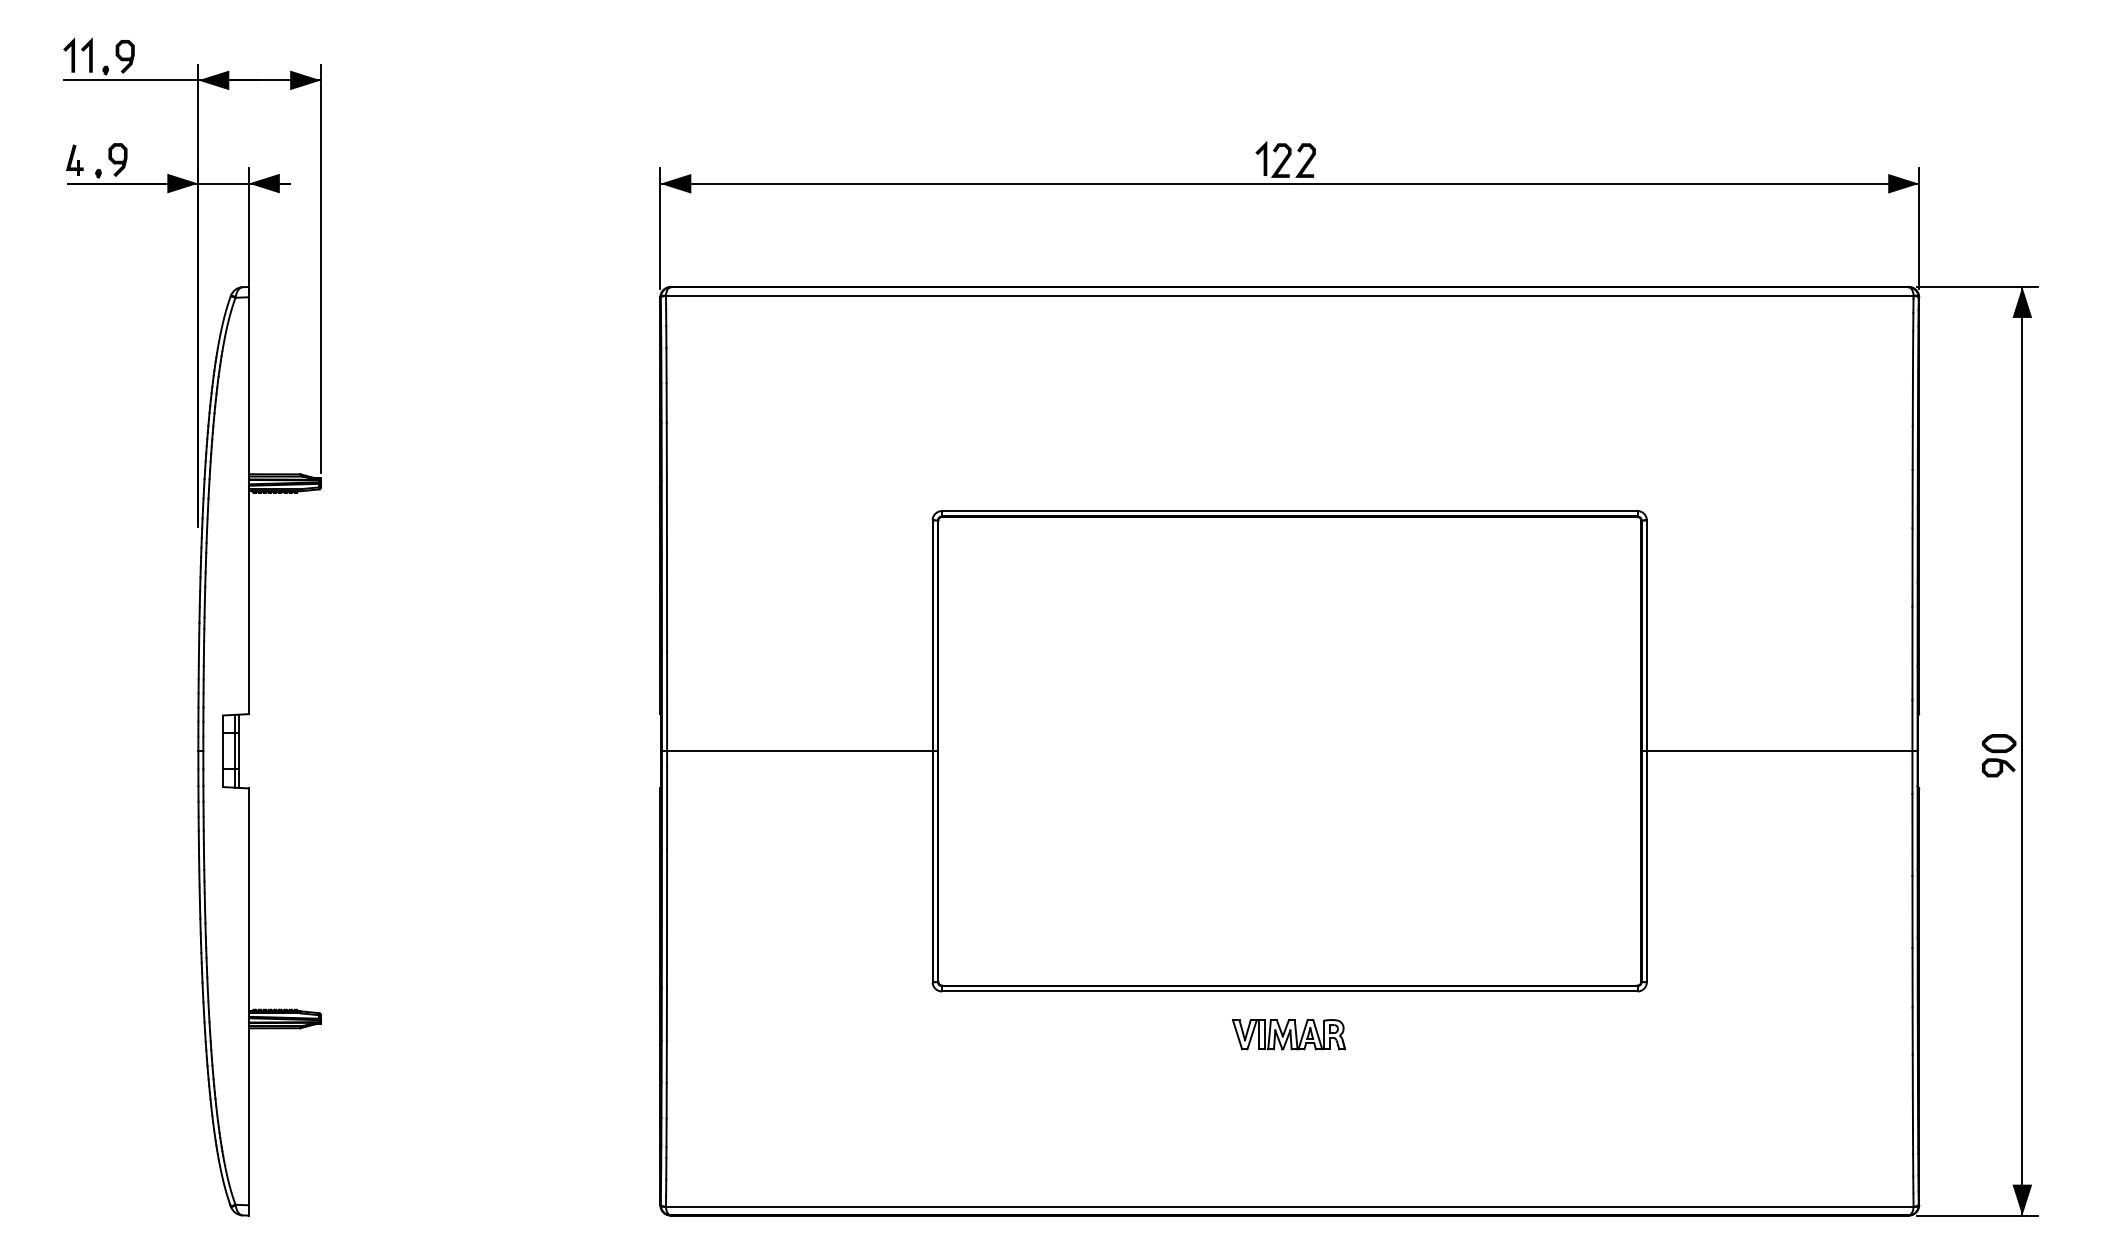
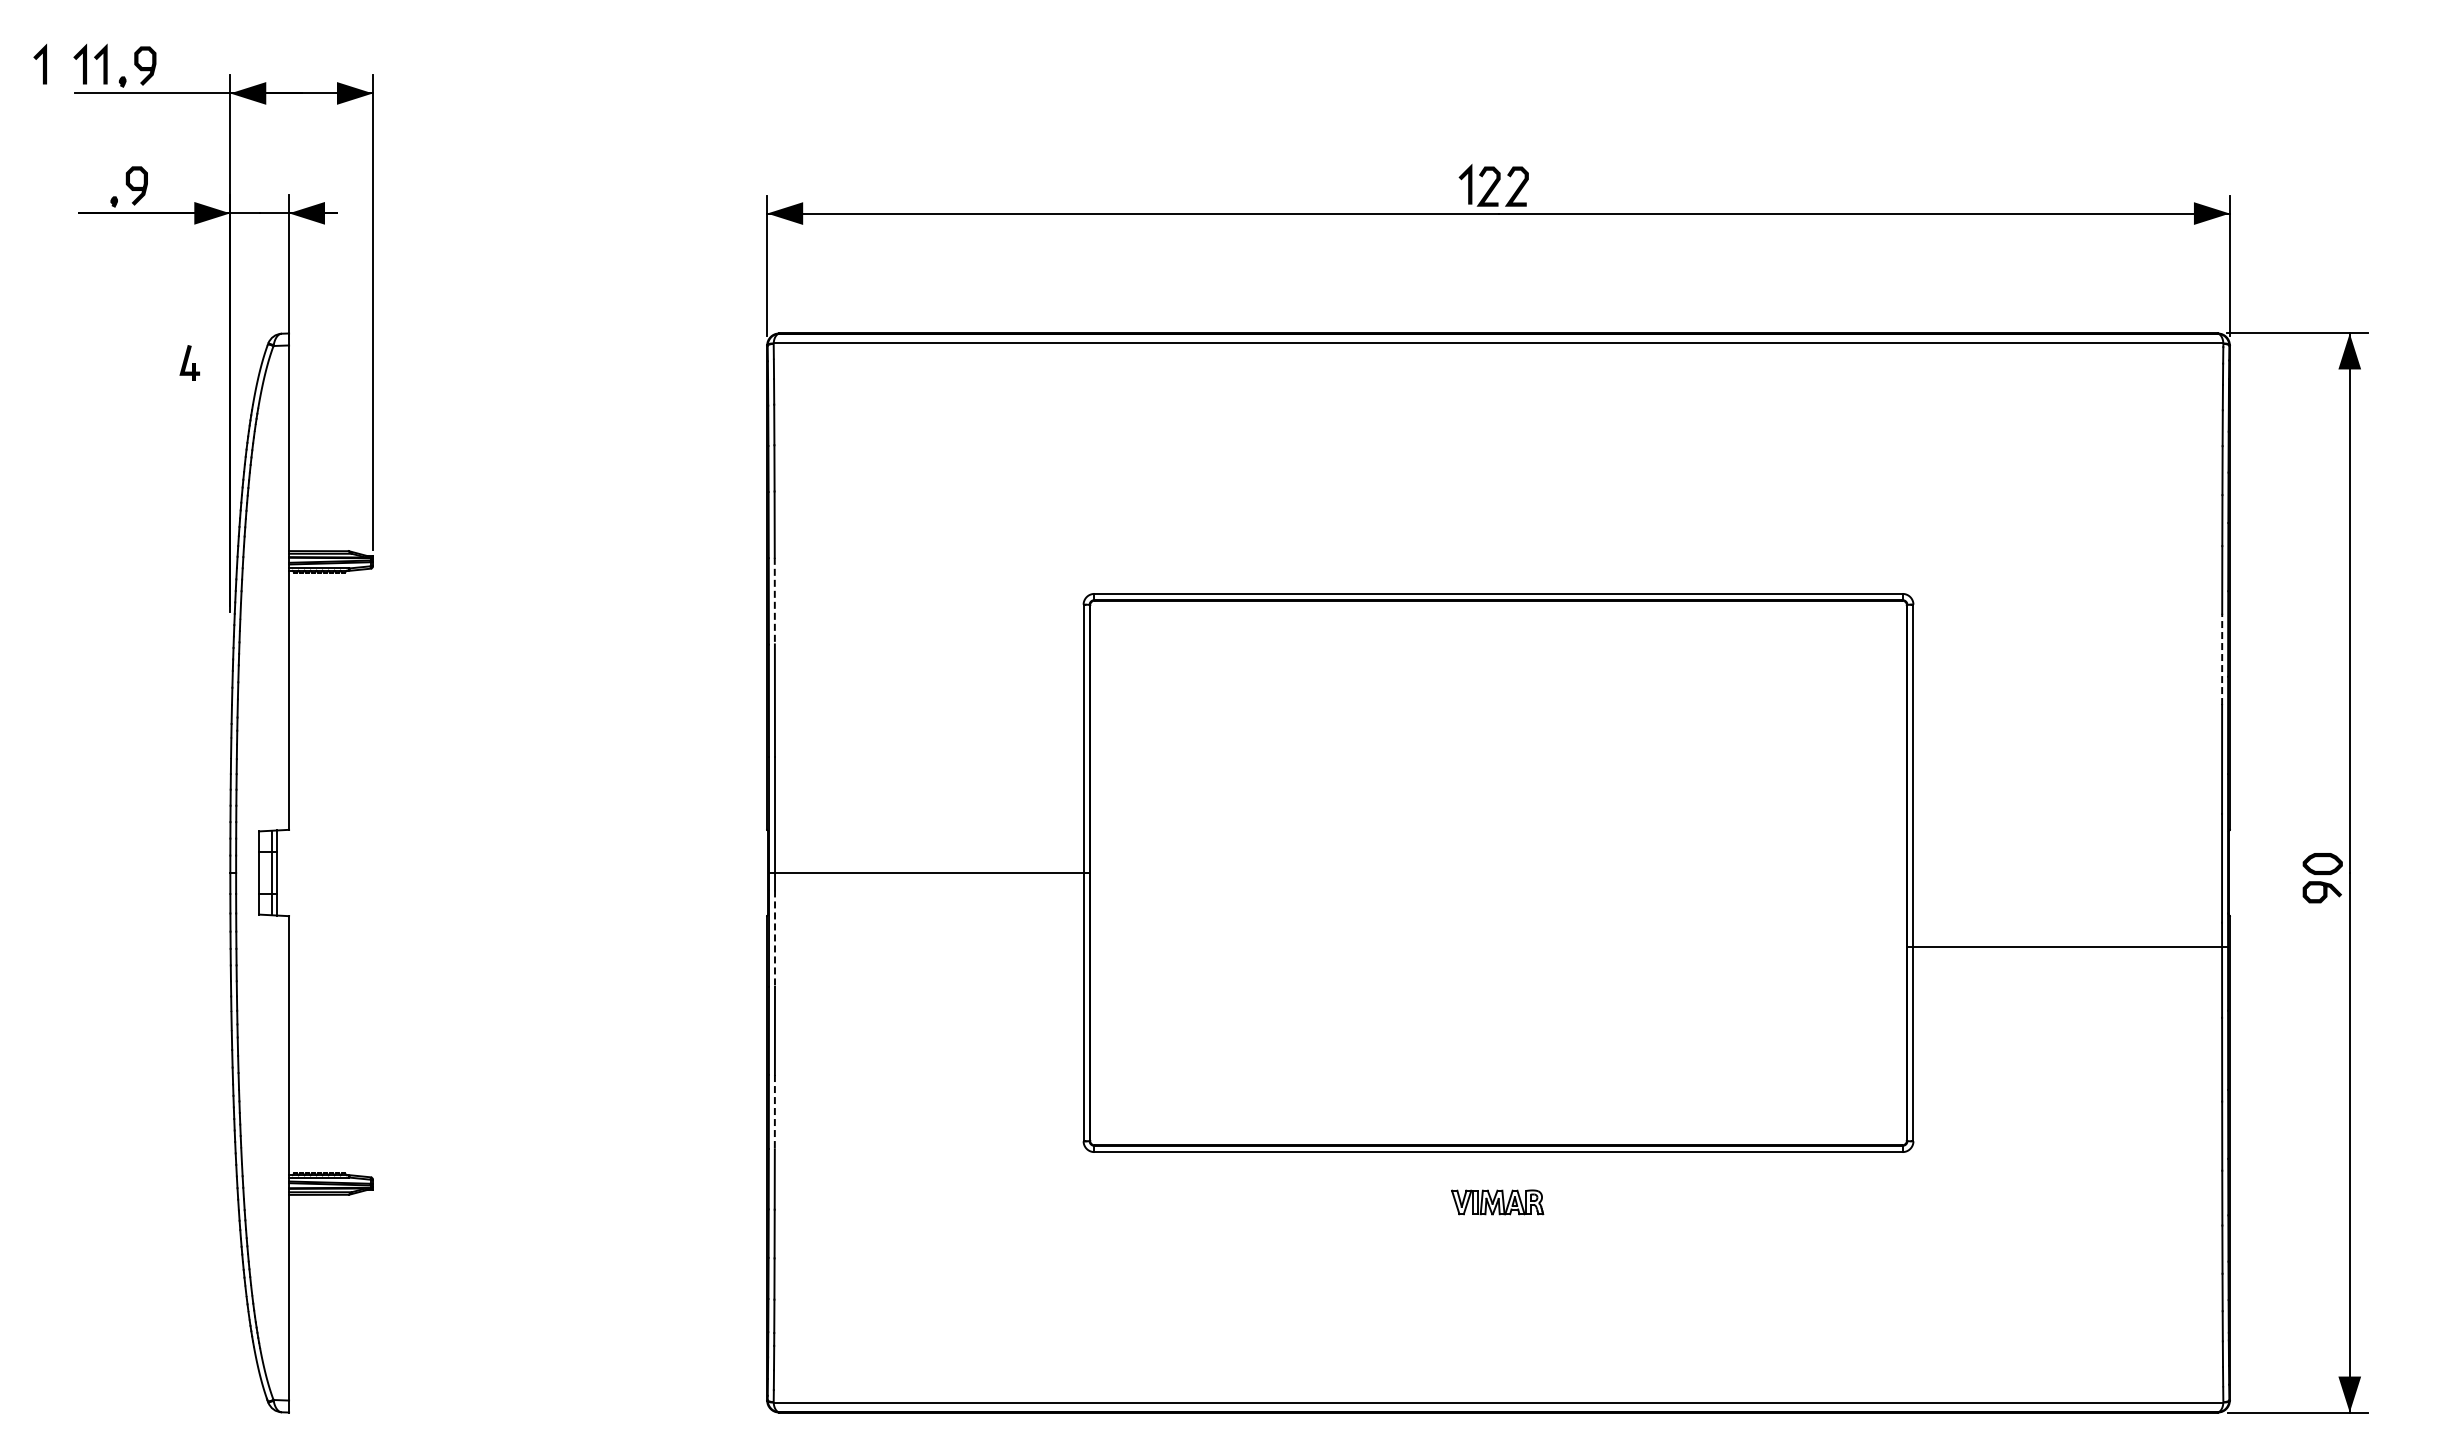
line: (37, 55) -> (43, 64), added
part: (74, 159) -> (189, 362), moved
line: (666, 517) -> (774, 601), solid -> dashed
line: (1912, 567) -> (2222, 659), solid -> dashed
line: (1779, 751) -> (2067, 947), moved
line: (667, 808) -> (775, 939), solid -> dashed
line: (666, 957) -> (774, 1112), solid -> dashed
part: (1288, 1034) -> (1497, 1202), size x0.7

